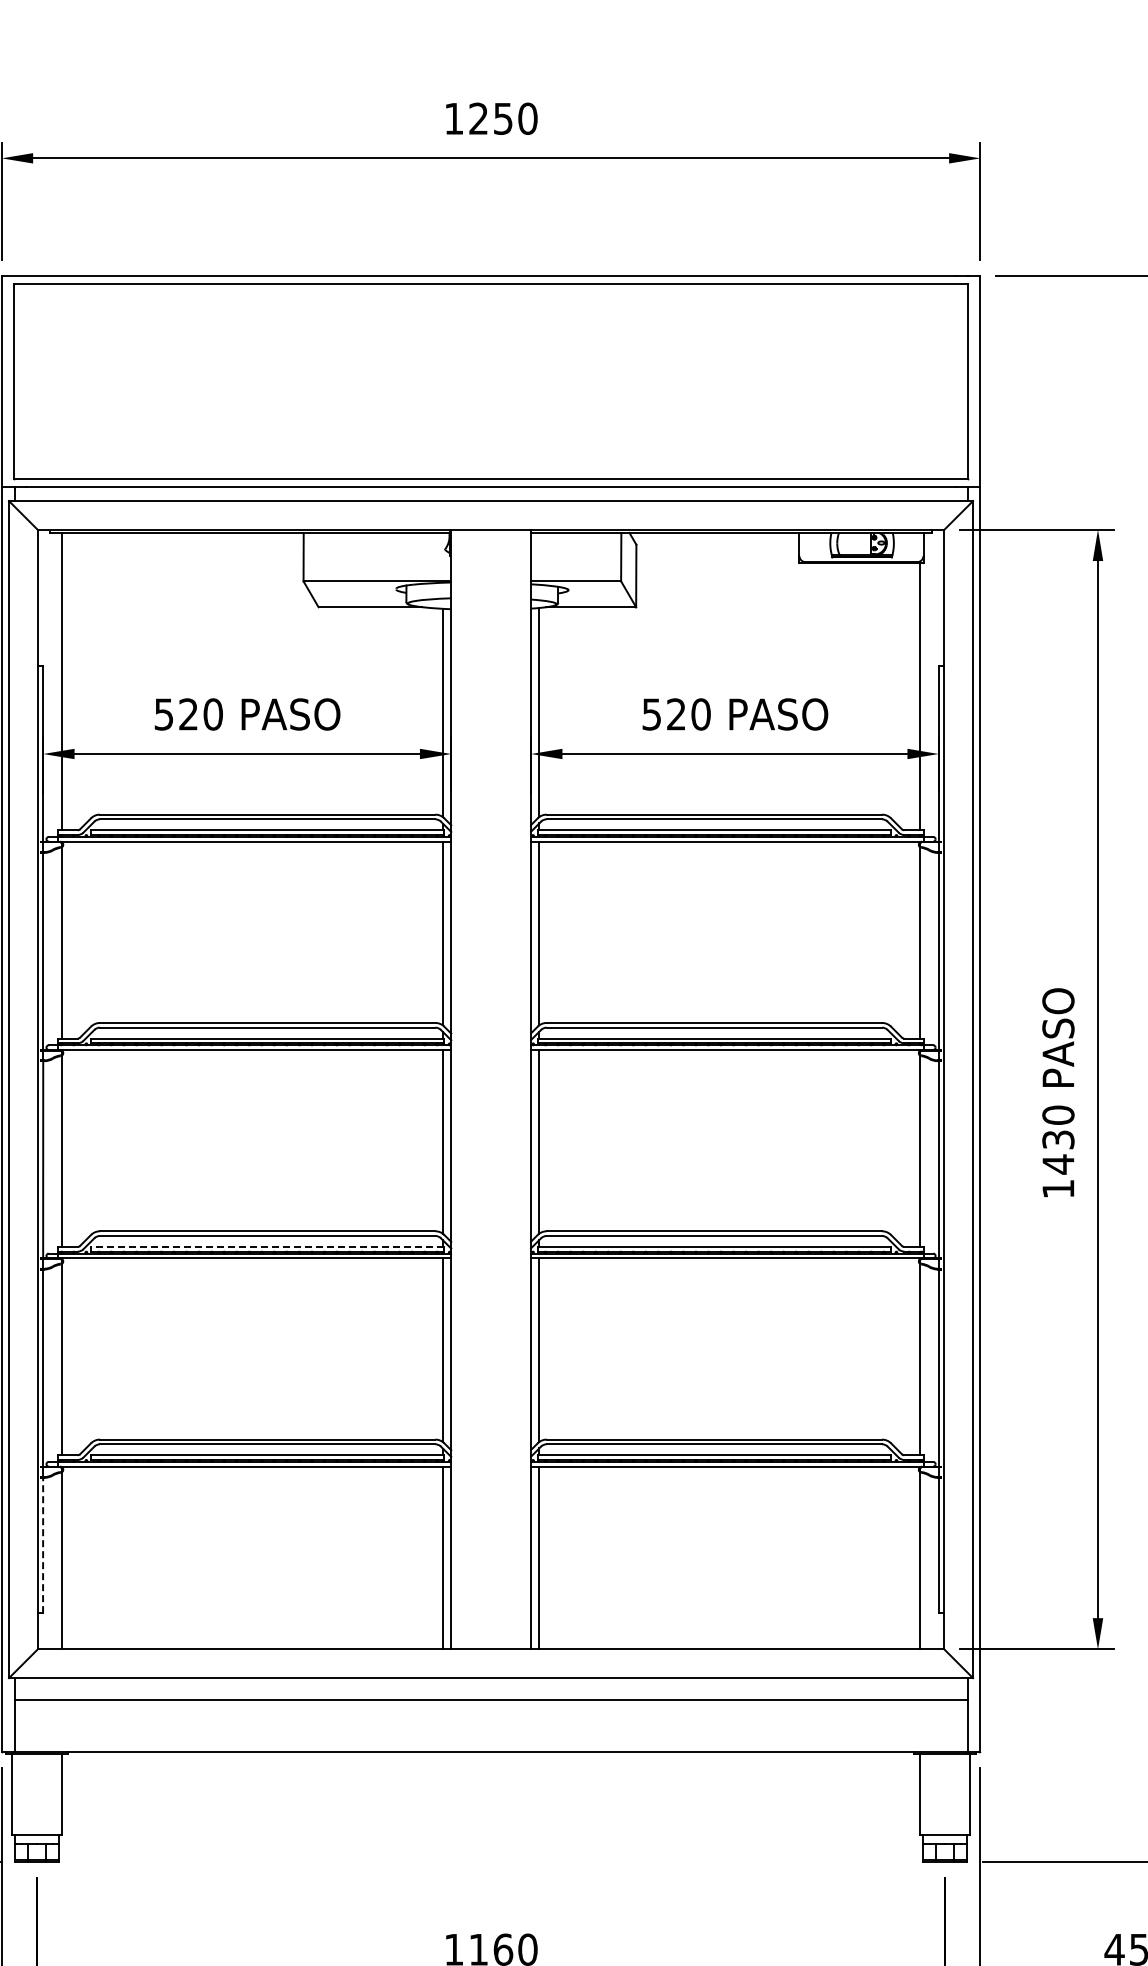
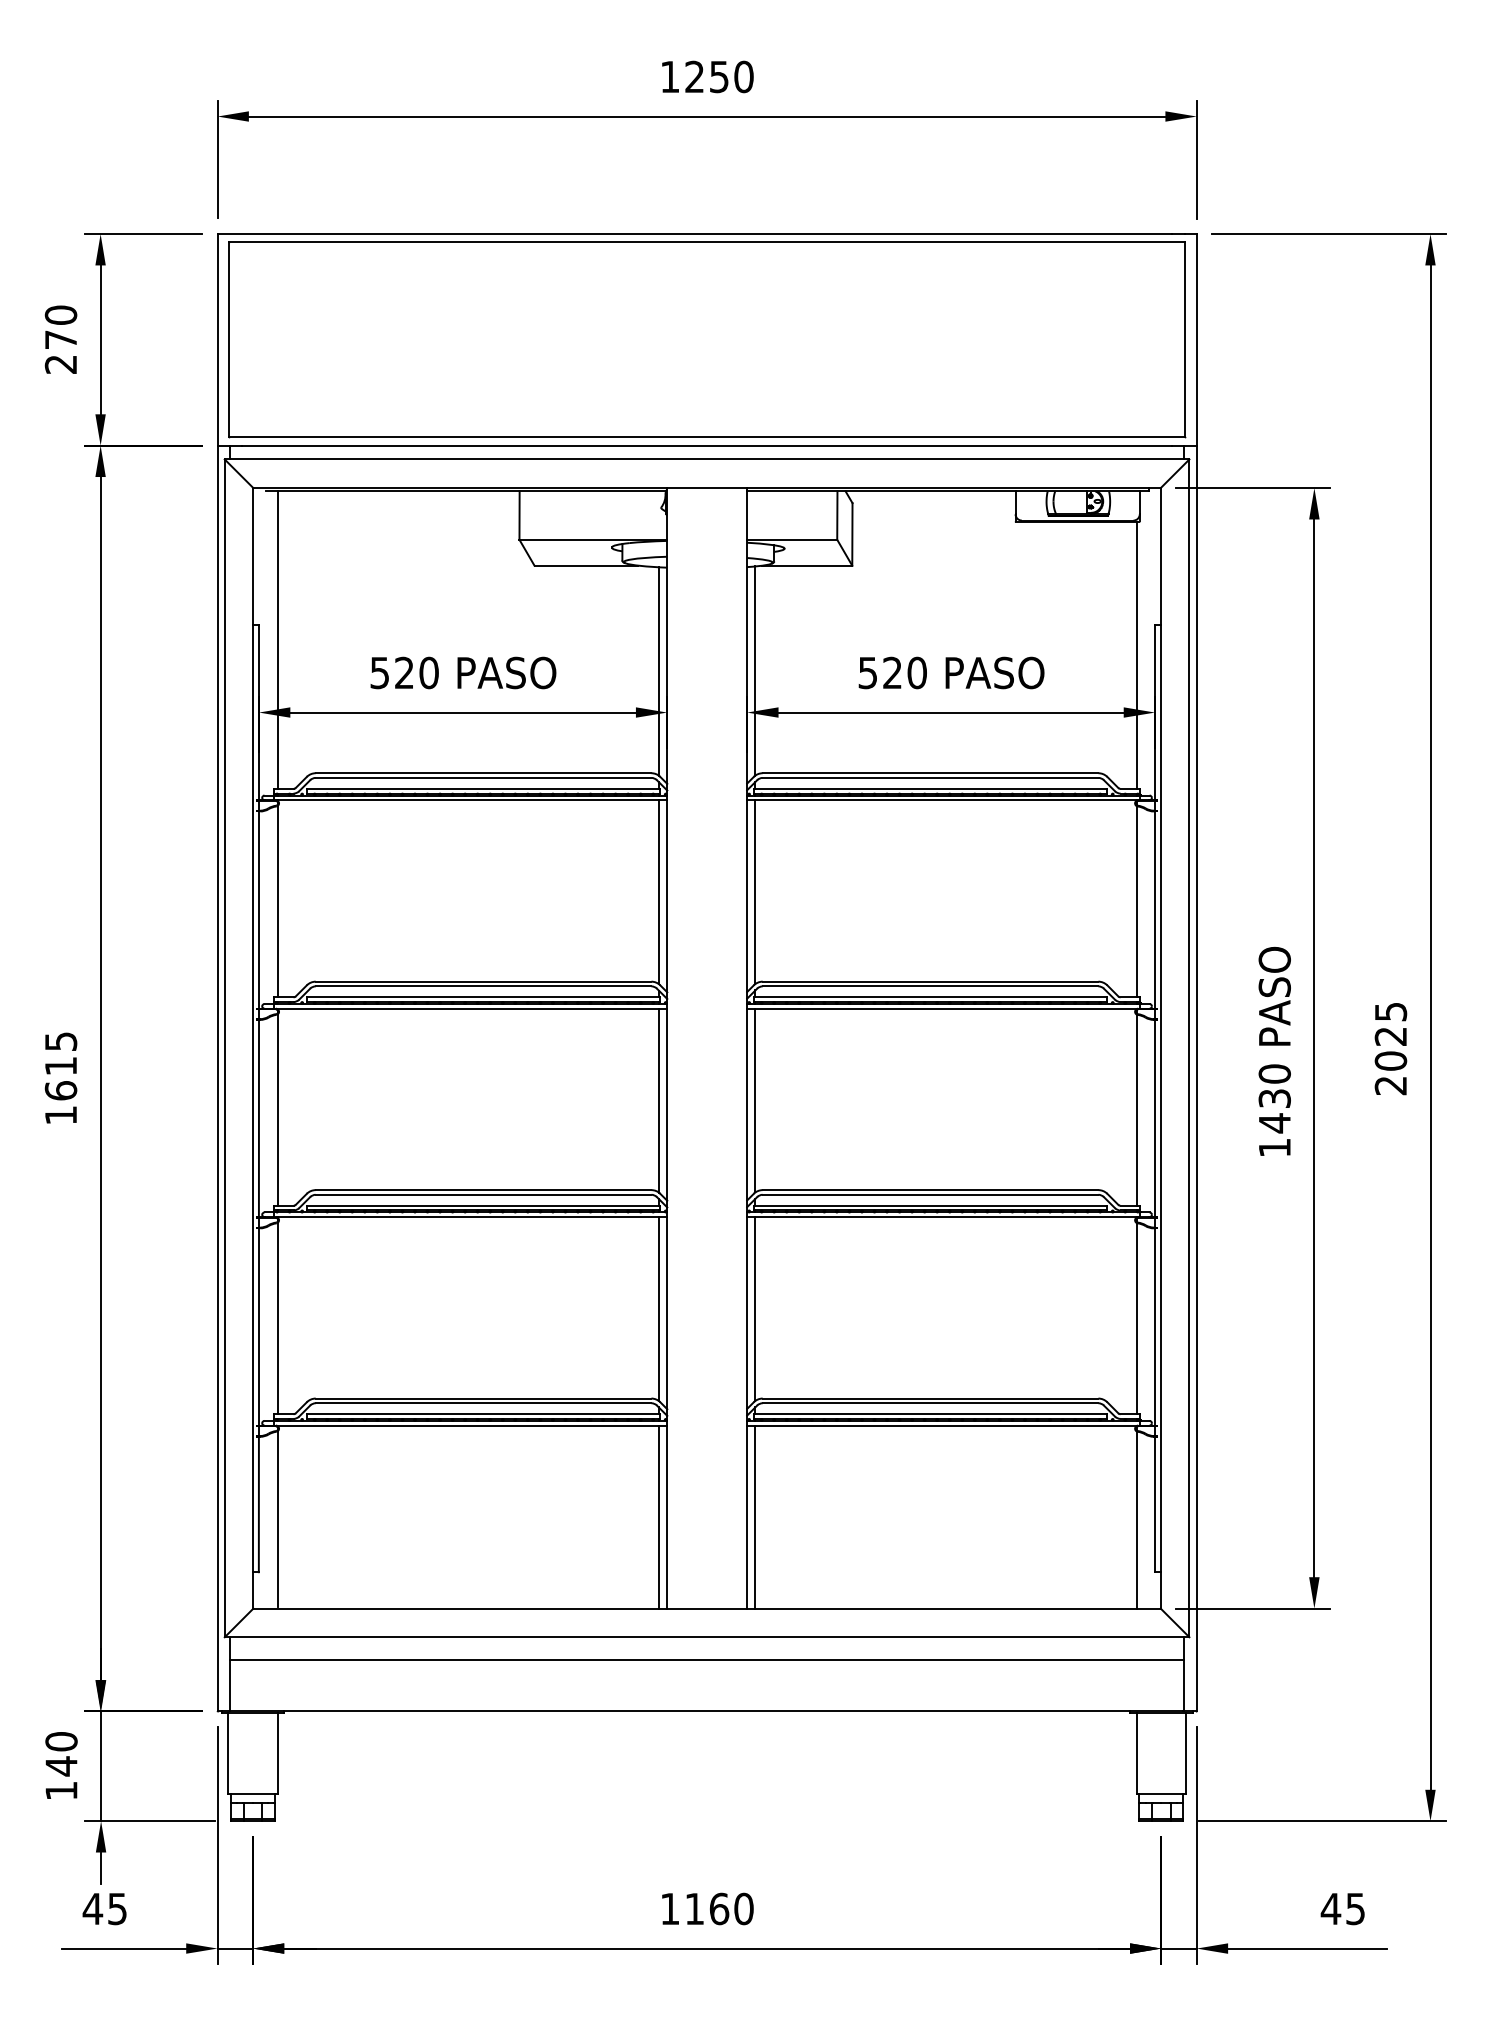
line: (267, 1246) -> (483, 1205), dashed -> solid
line: (42, 1545) -> (258, 1504), dashed -> solid

